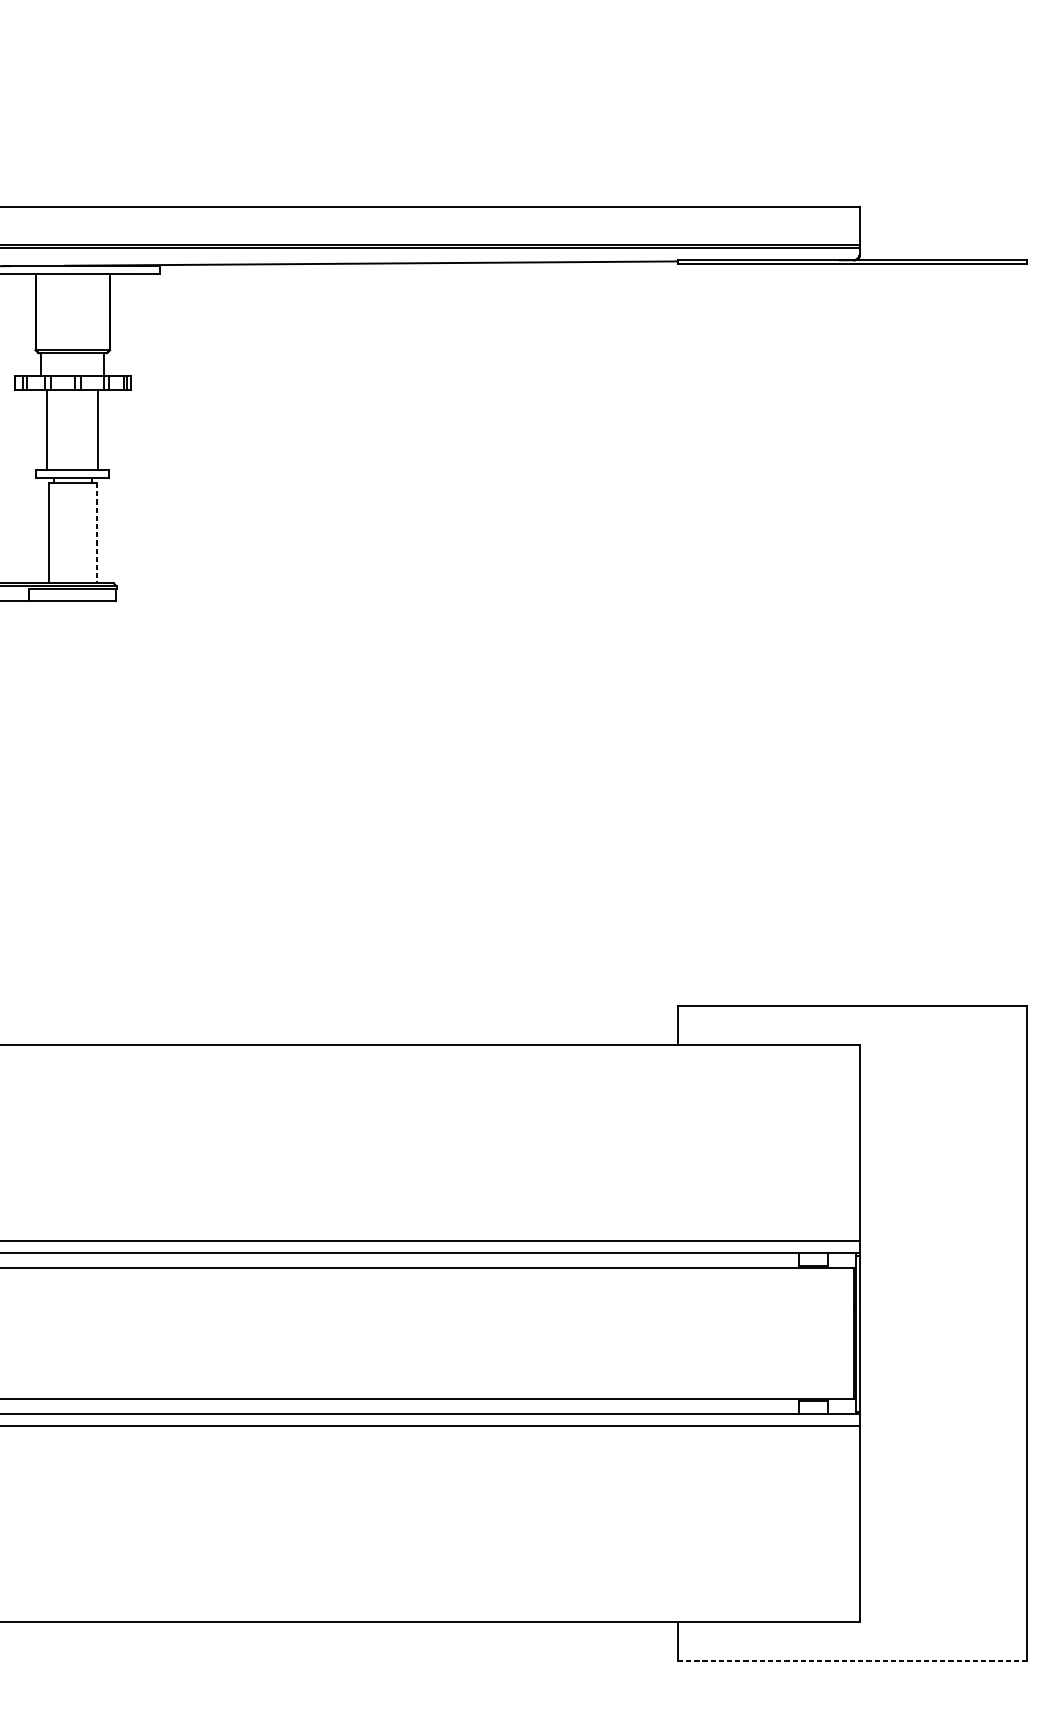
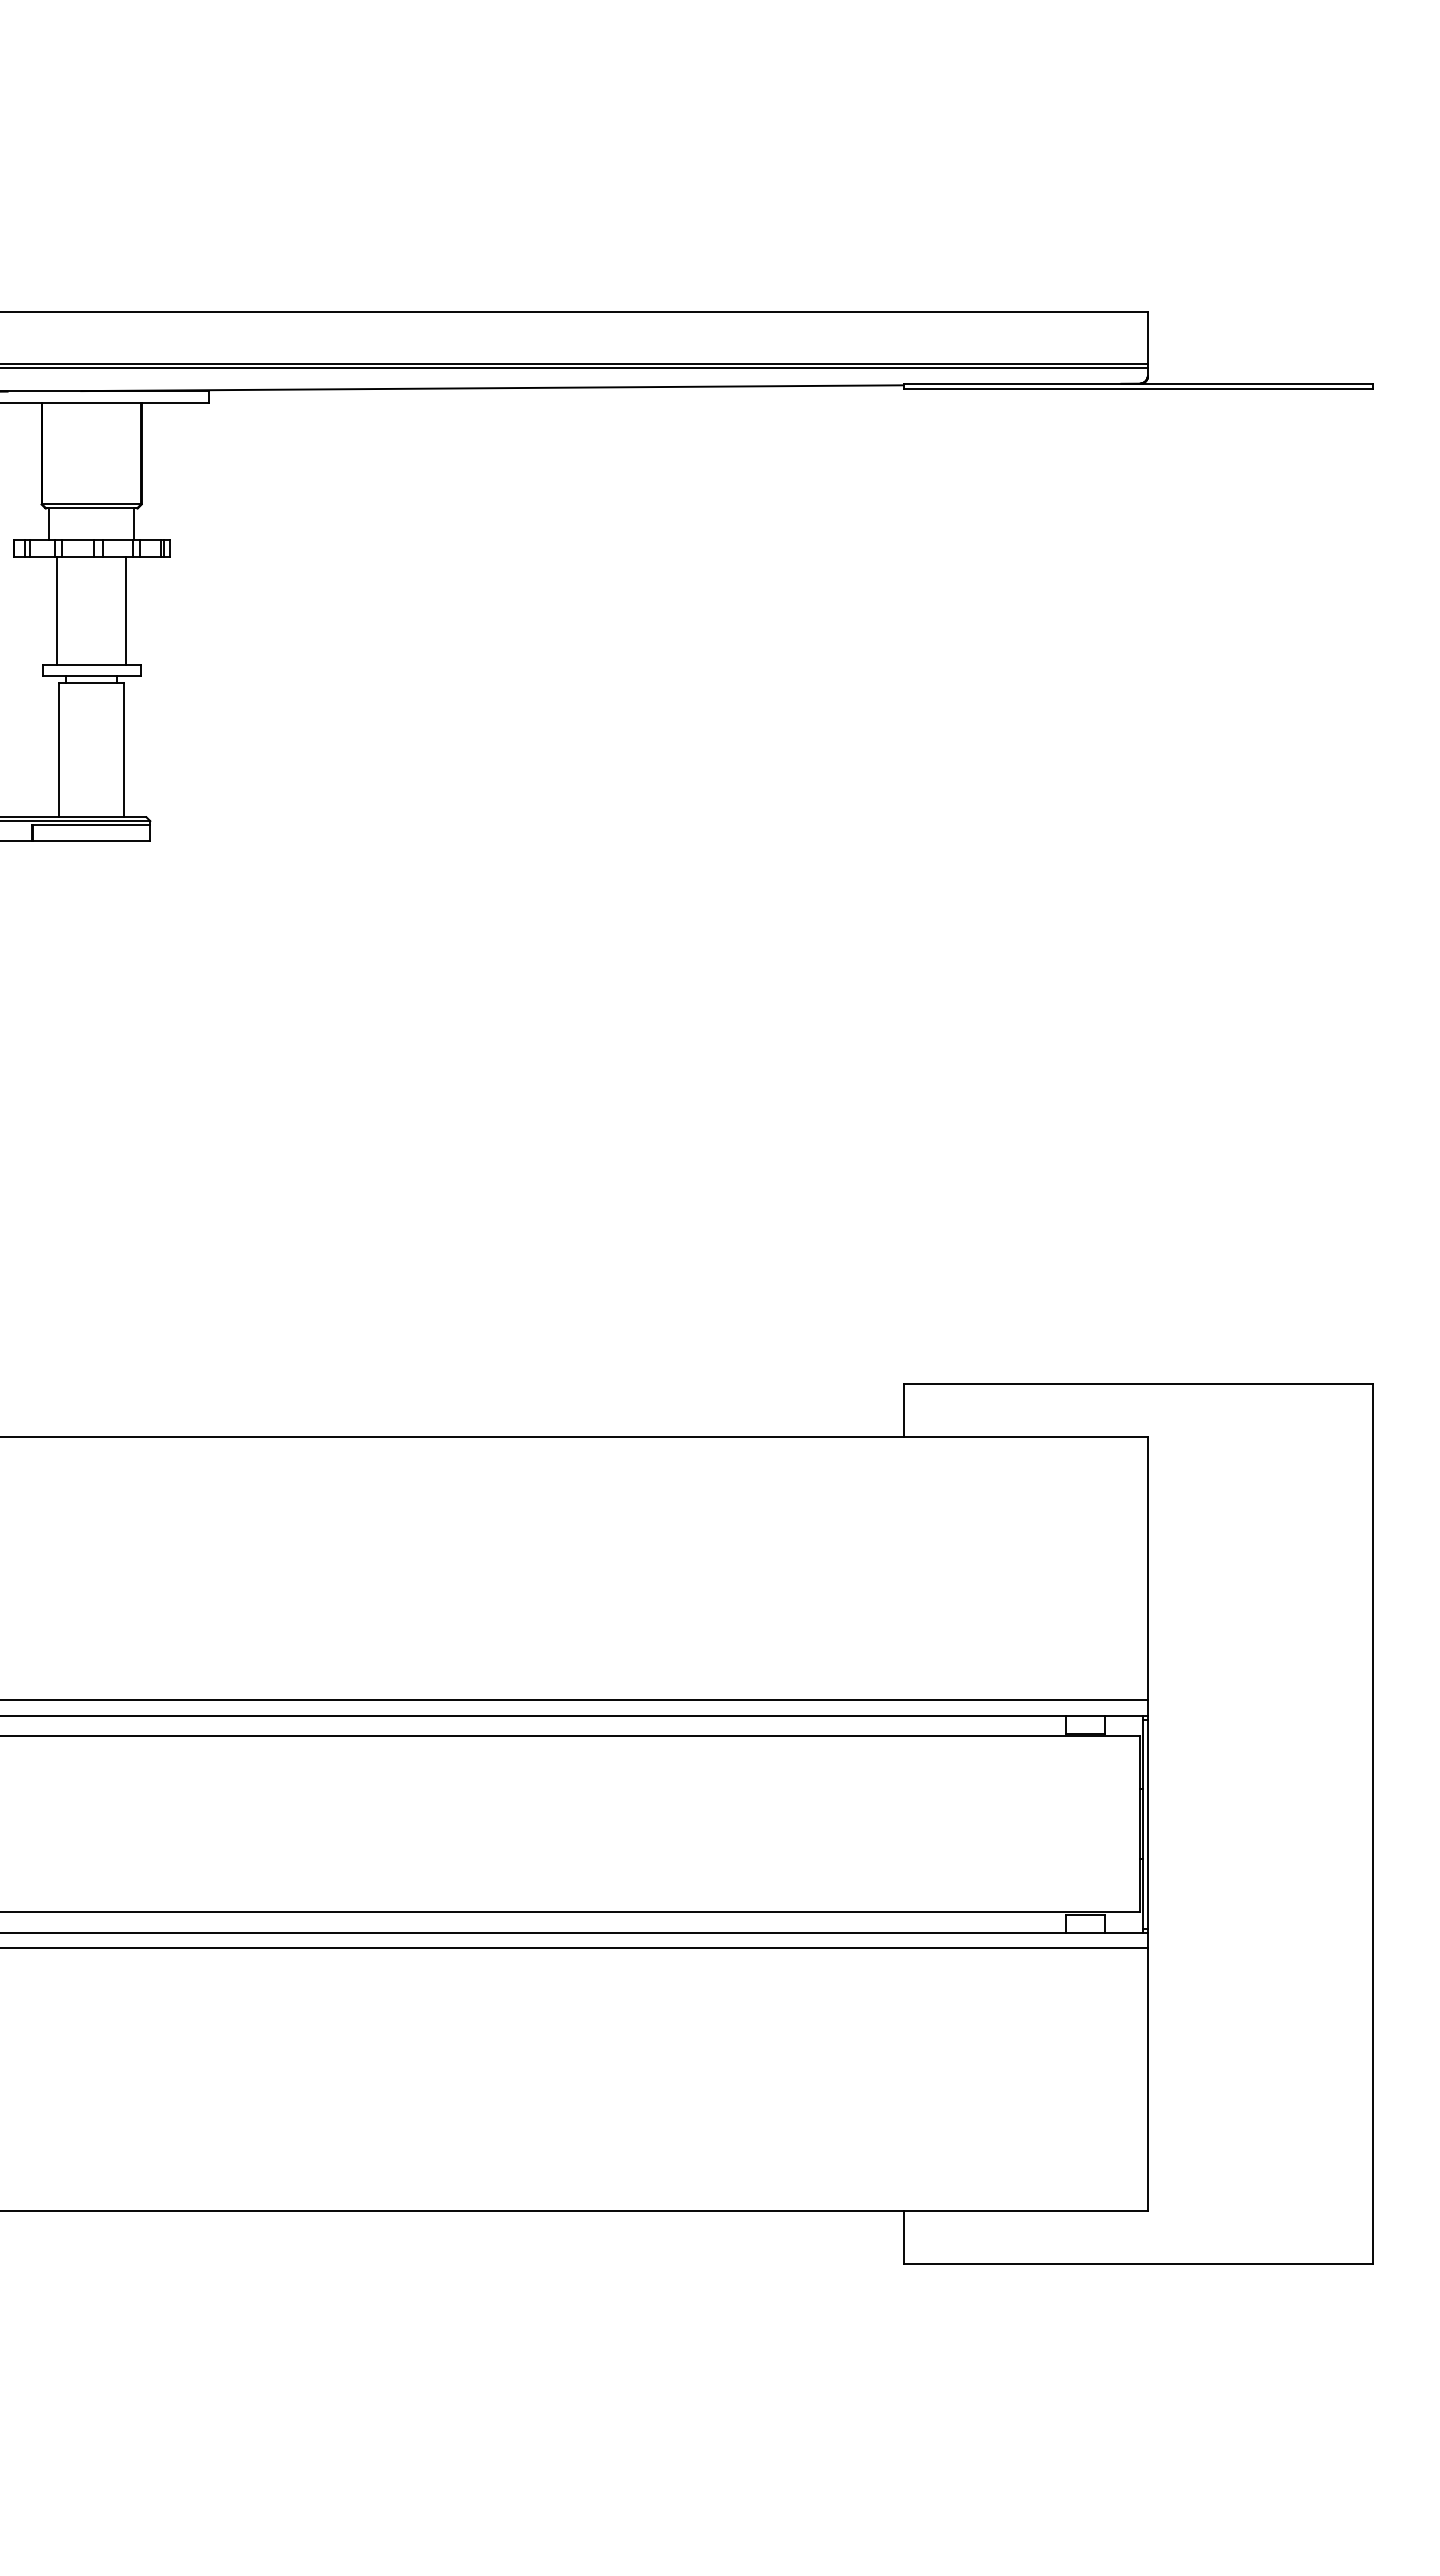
line: (97, 533) -> (124, 750), dashed -> solid
line: (852, 1661) -> (1138, 2264), dashed -> solid

